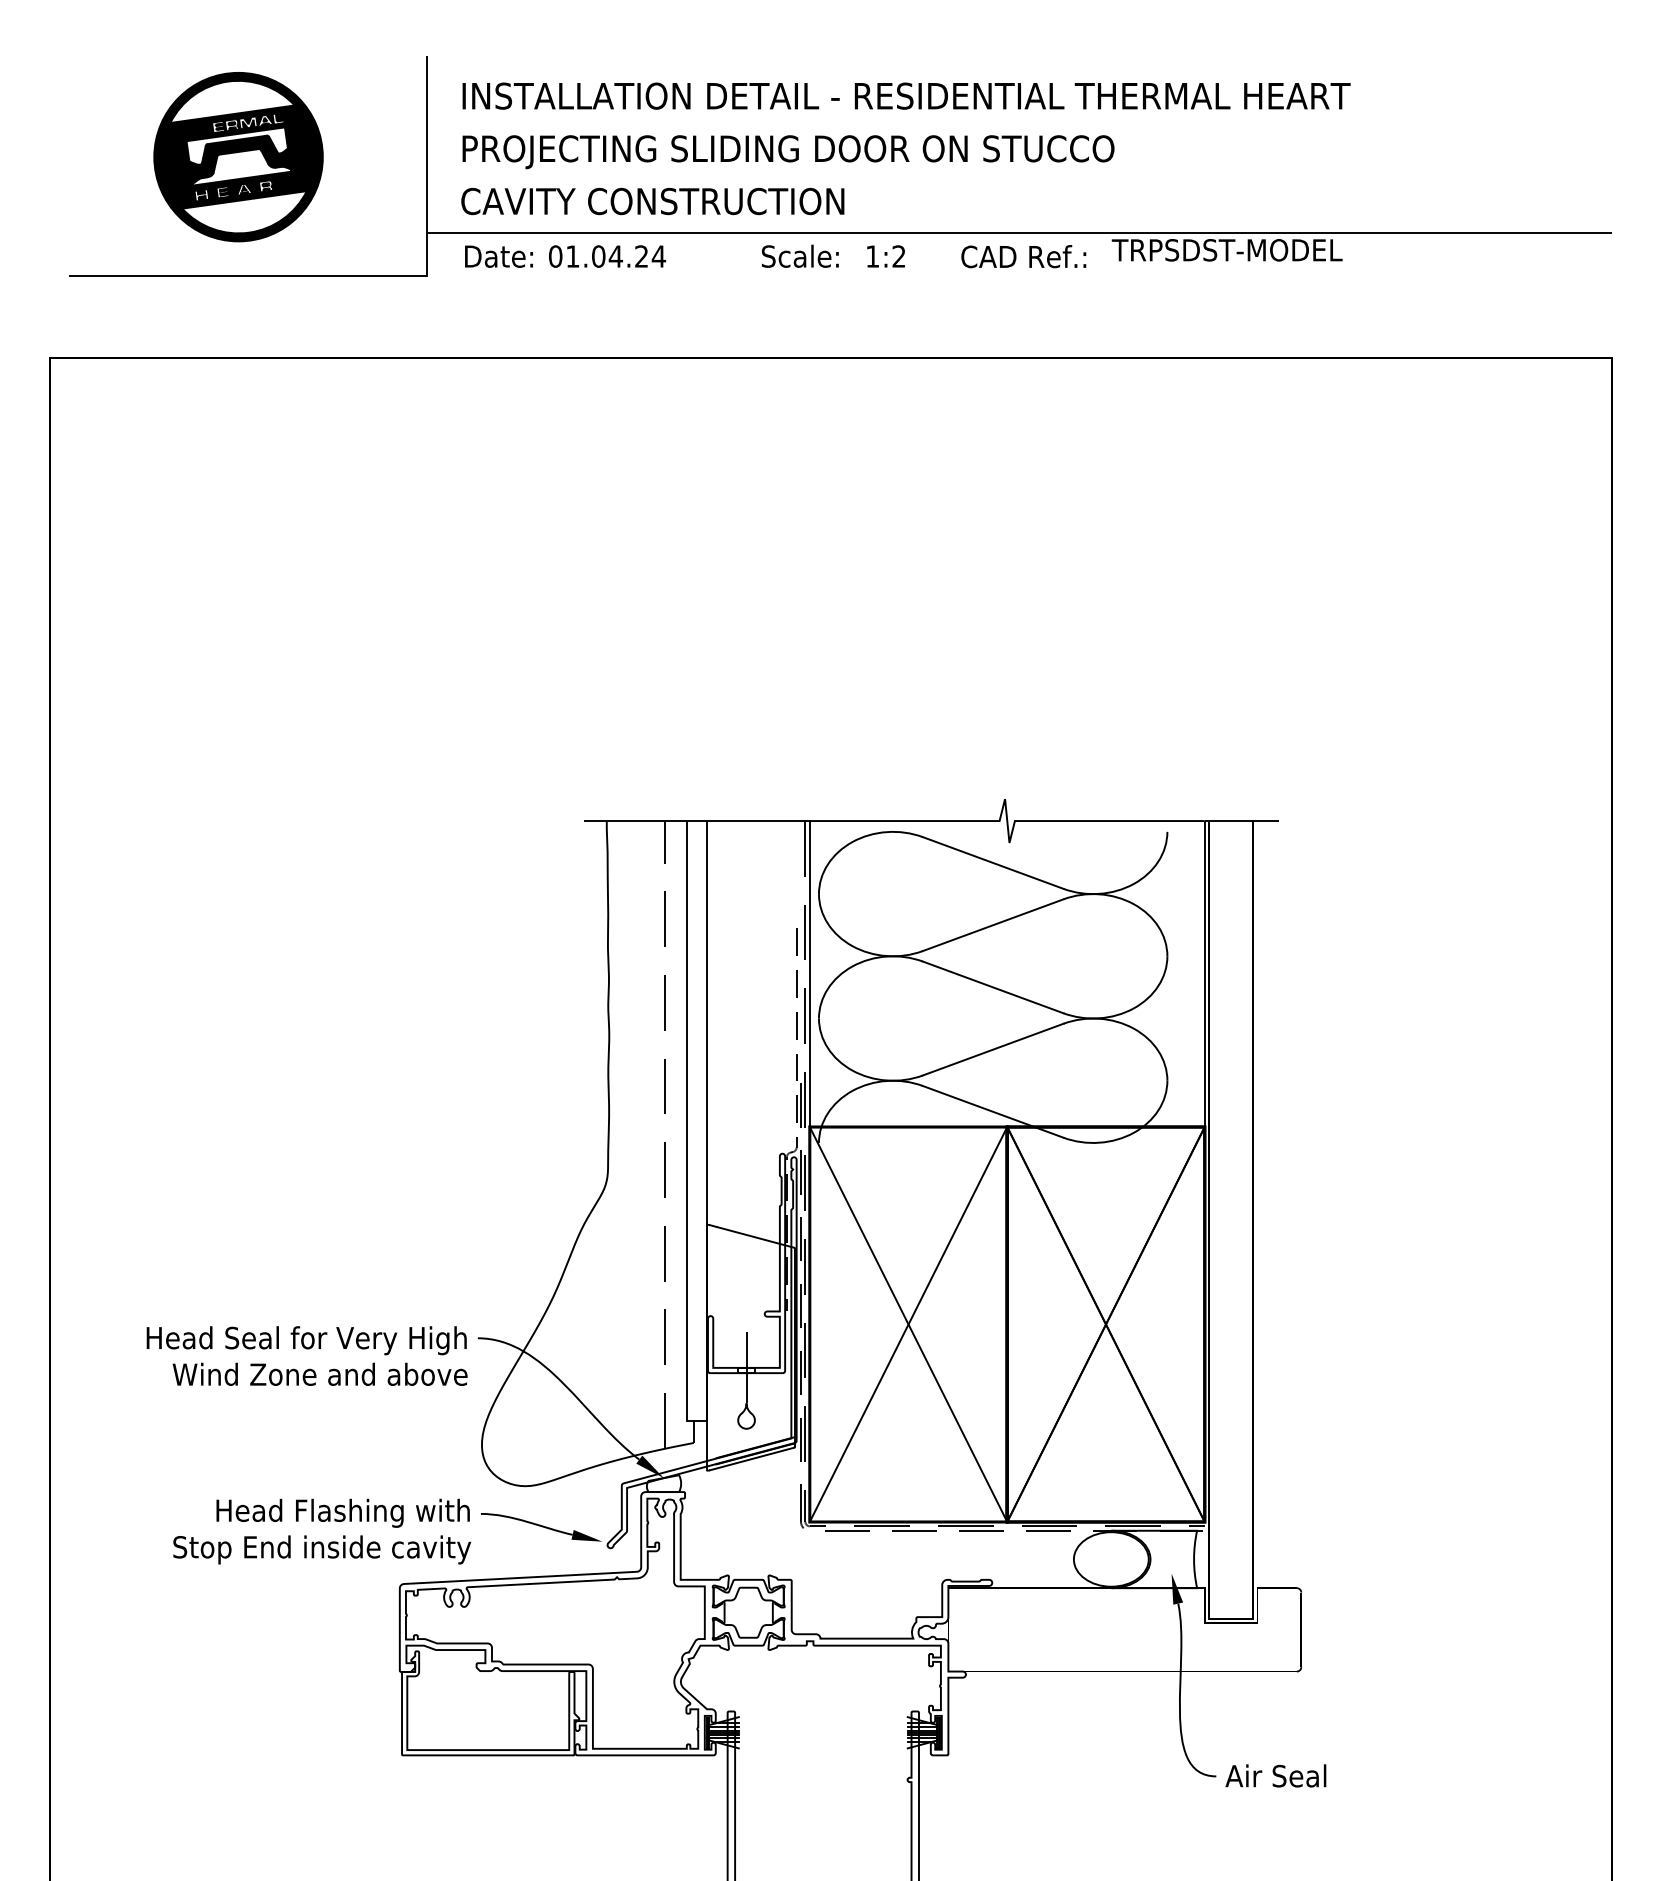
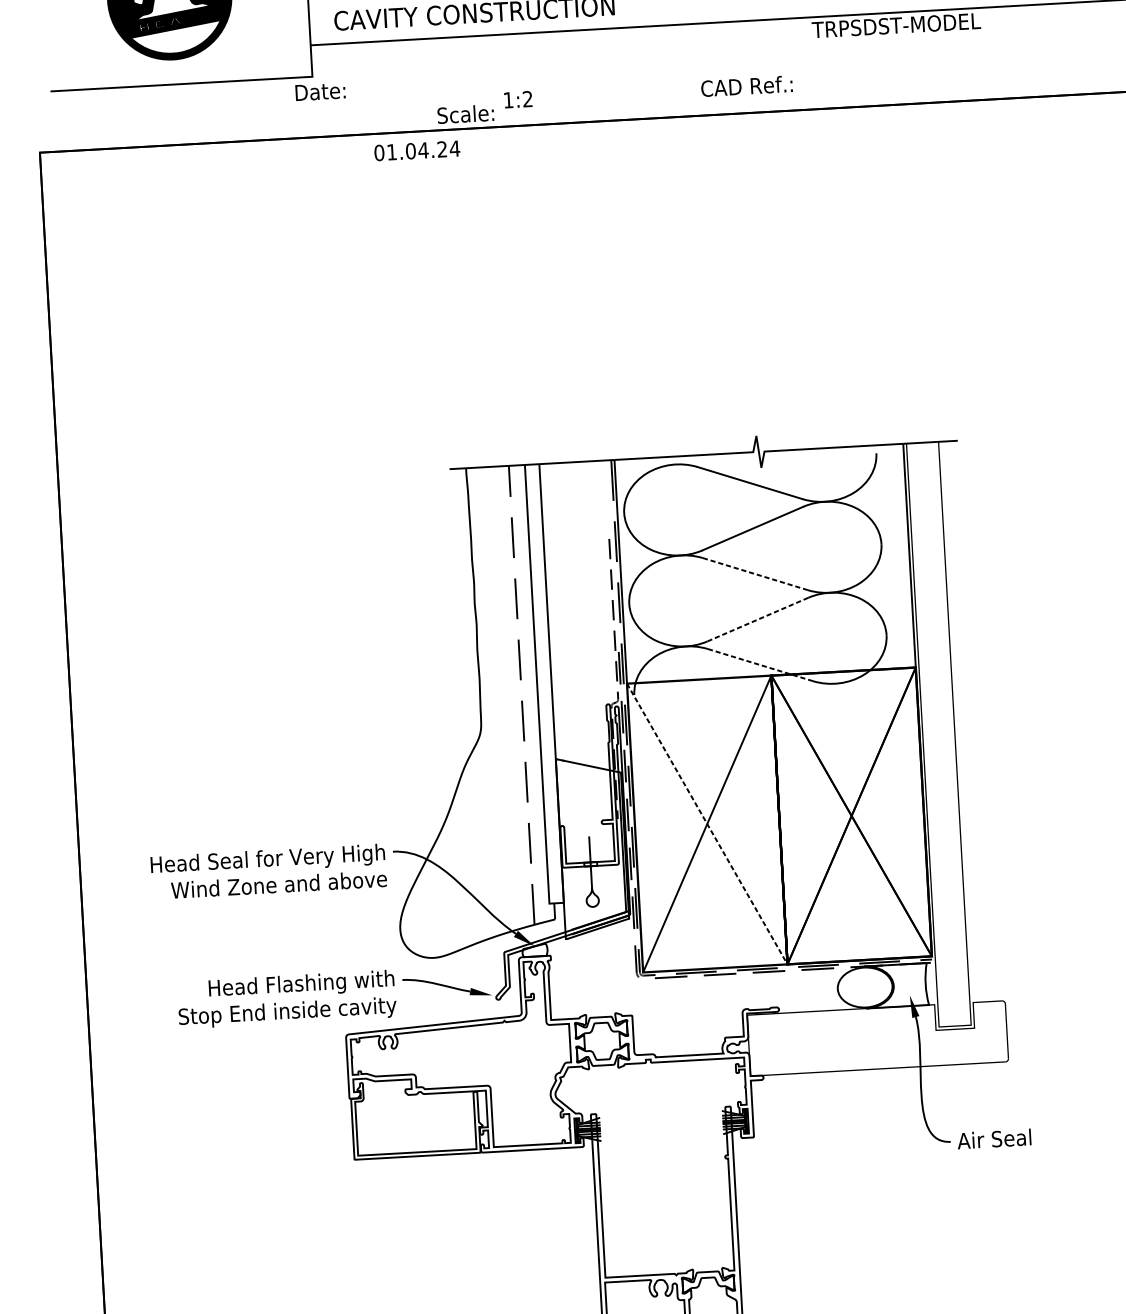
text: (799, 255) -> (465, 113), moved
text: (498, 256) -> (320, 91), moved
text: (607, 256) -> (417, 150), moved
text: (885, 256) -> (517, 99), moved
text: (1023, 256) -> (746, 86), moved
line: (993, 987) -> (755, 574), solid -> dashed
line: (993, 1049) -> (758, 619), solid -> dashed
line: (993, 1111) -> (760, 664), solid -> dashed
line: (908, 1324) -> (707, 824), solid -> dashed

